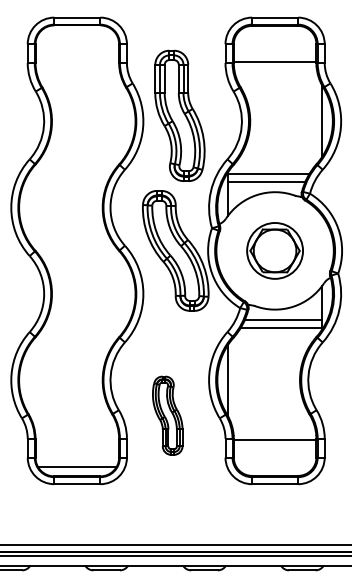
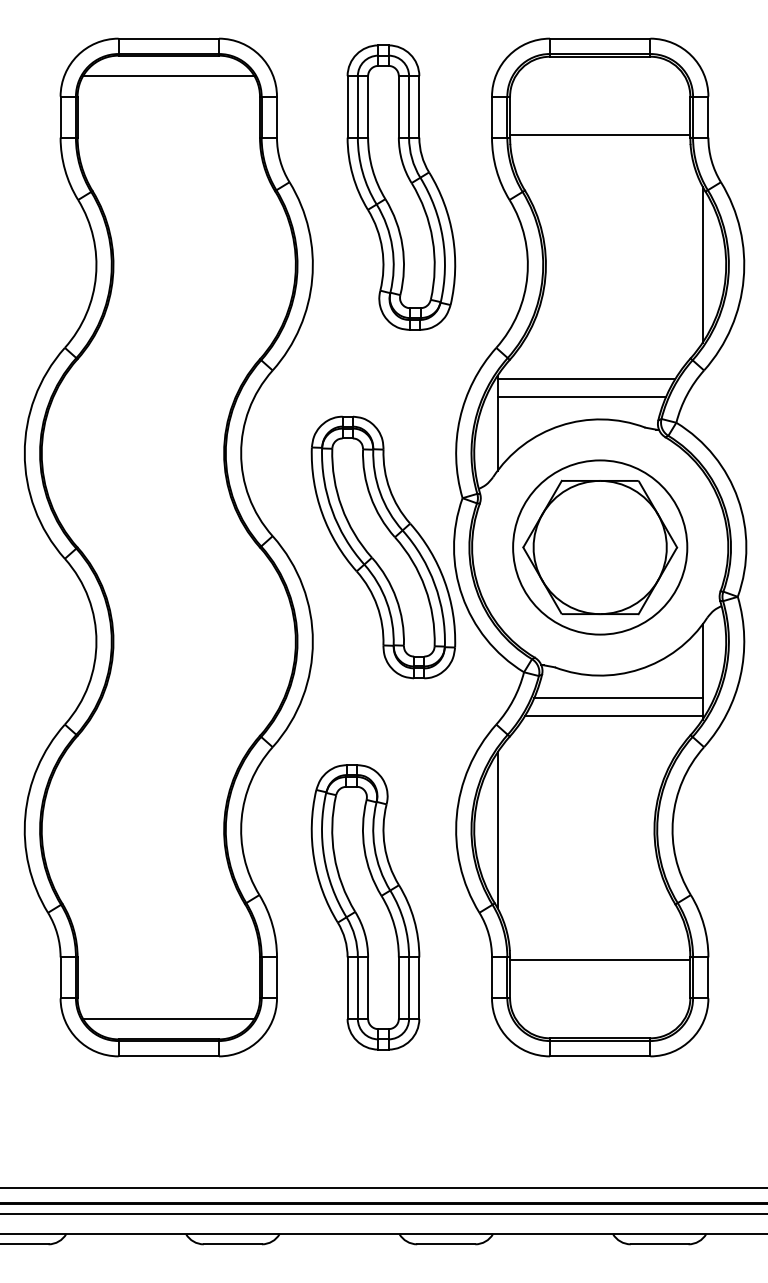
line: (77, 34) -> (169, 75), added
part: (179, 115) -> (400, 186), moved
part: (274, 250) -> (598, 546), size x1.43
part: (167, 415) -> (365, 906), size x1.67

